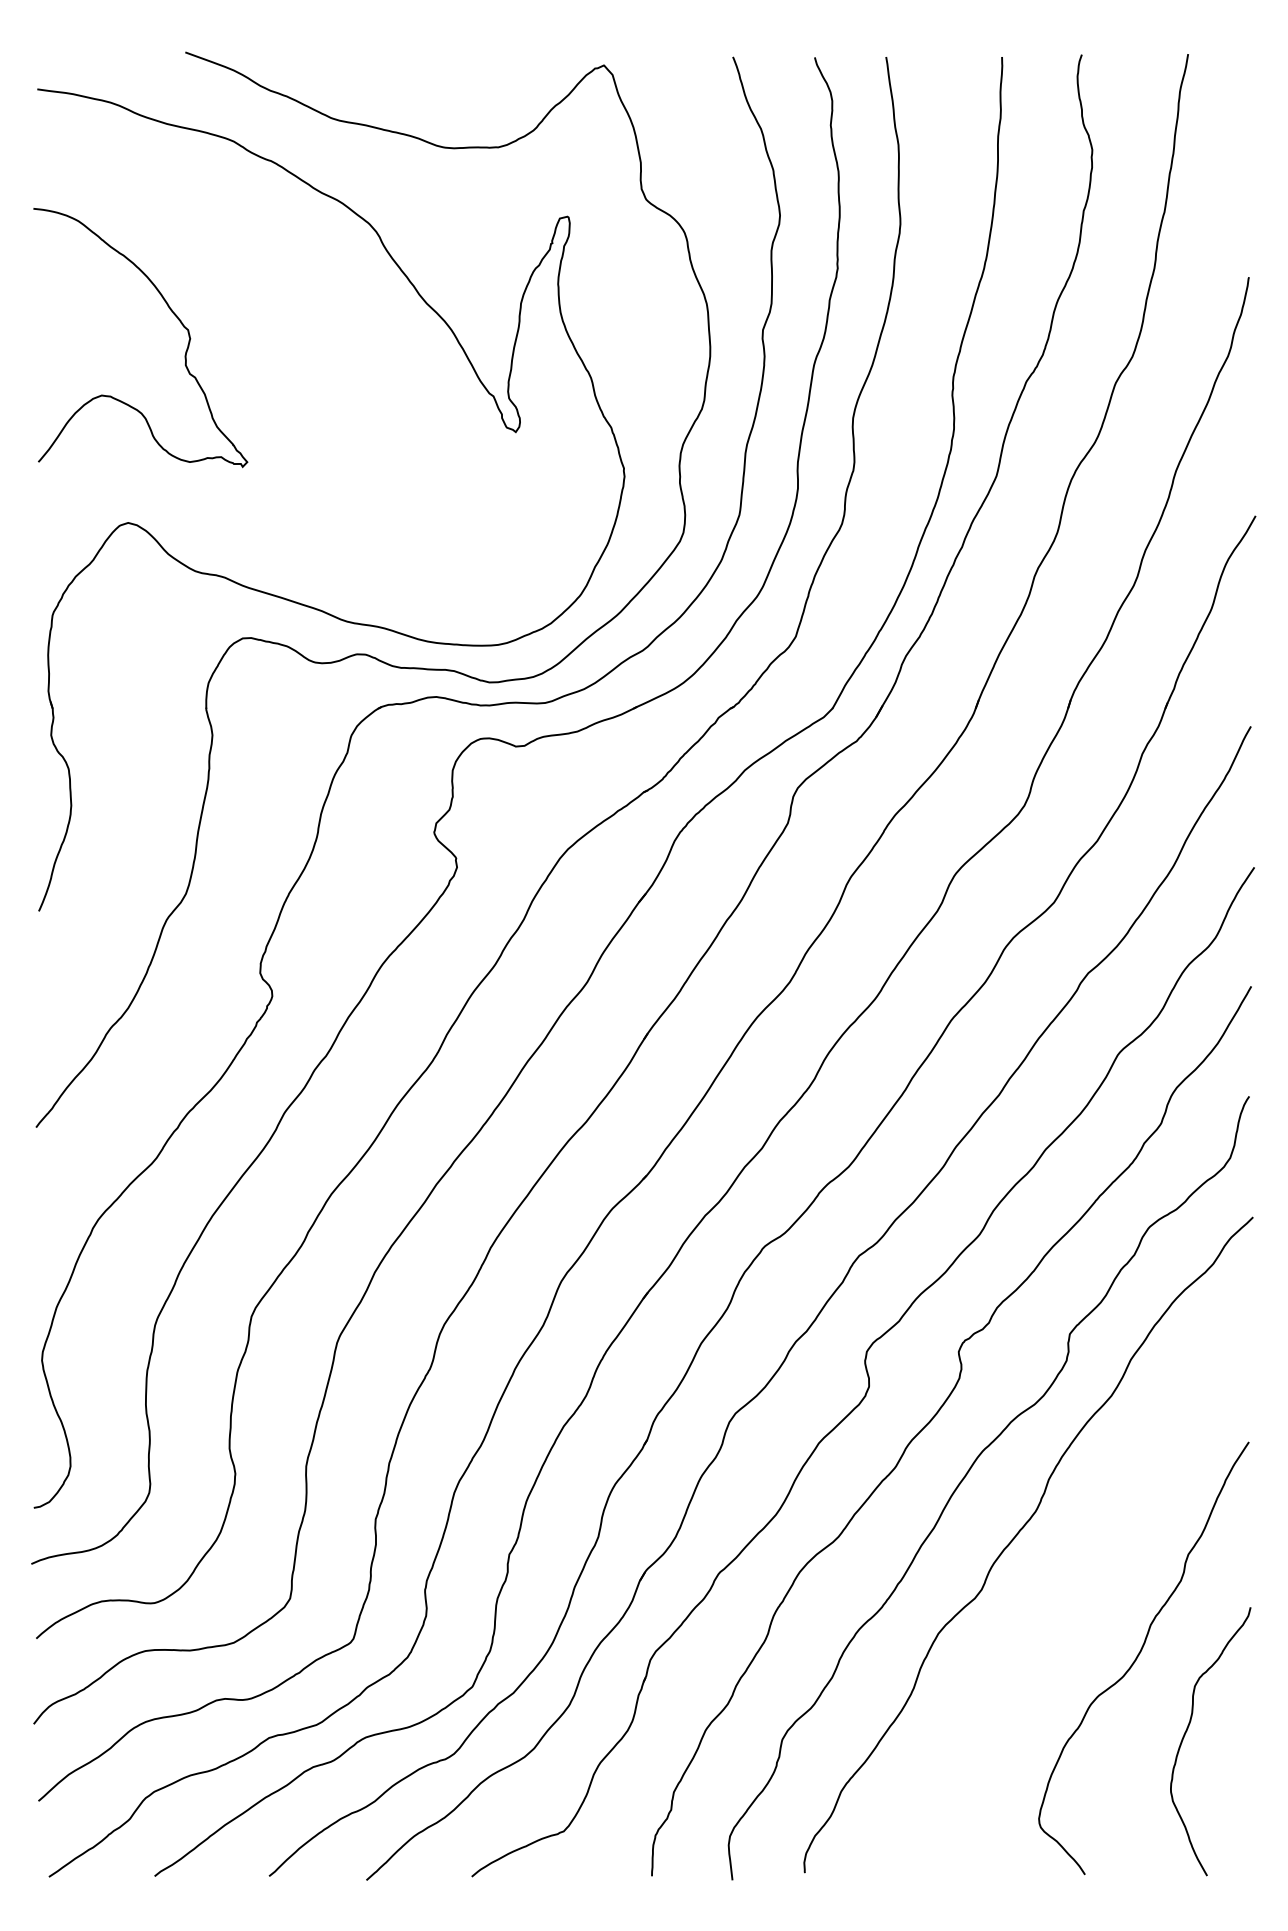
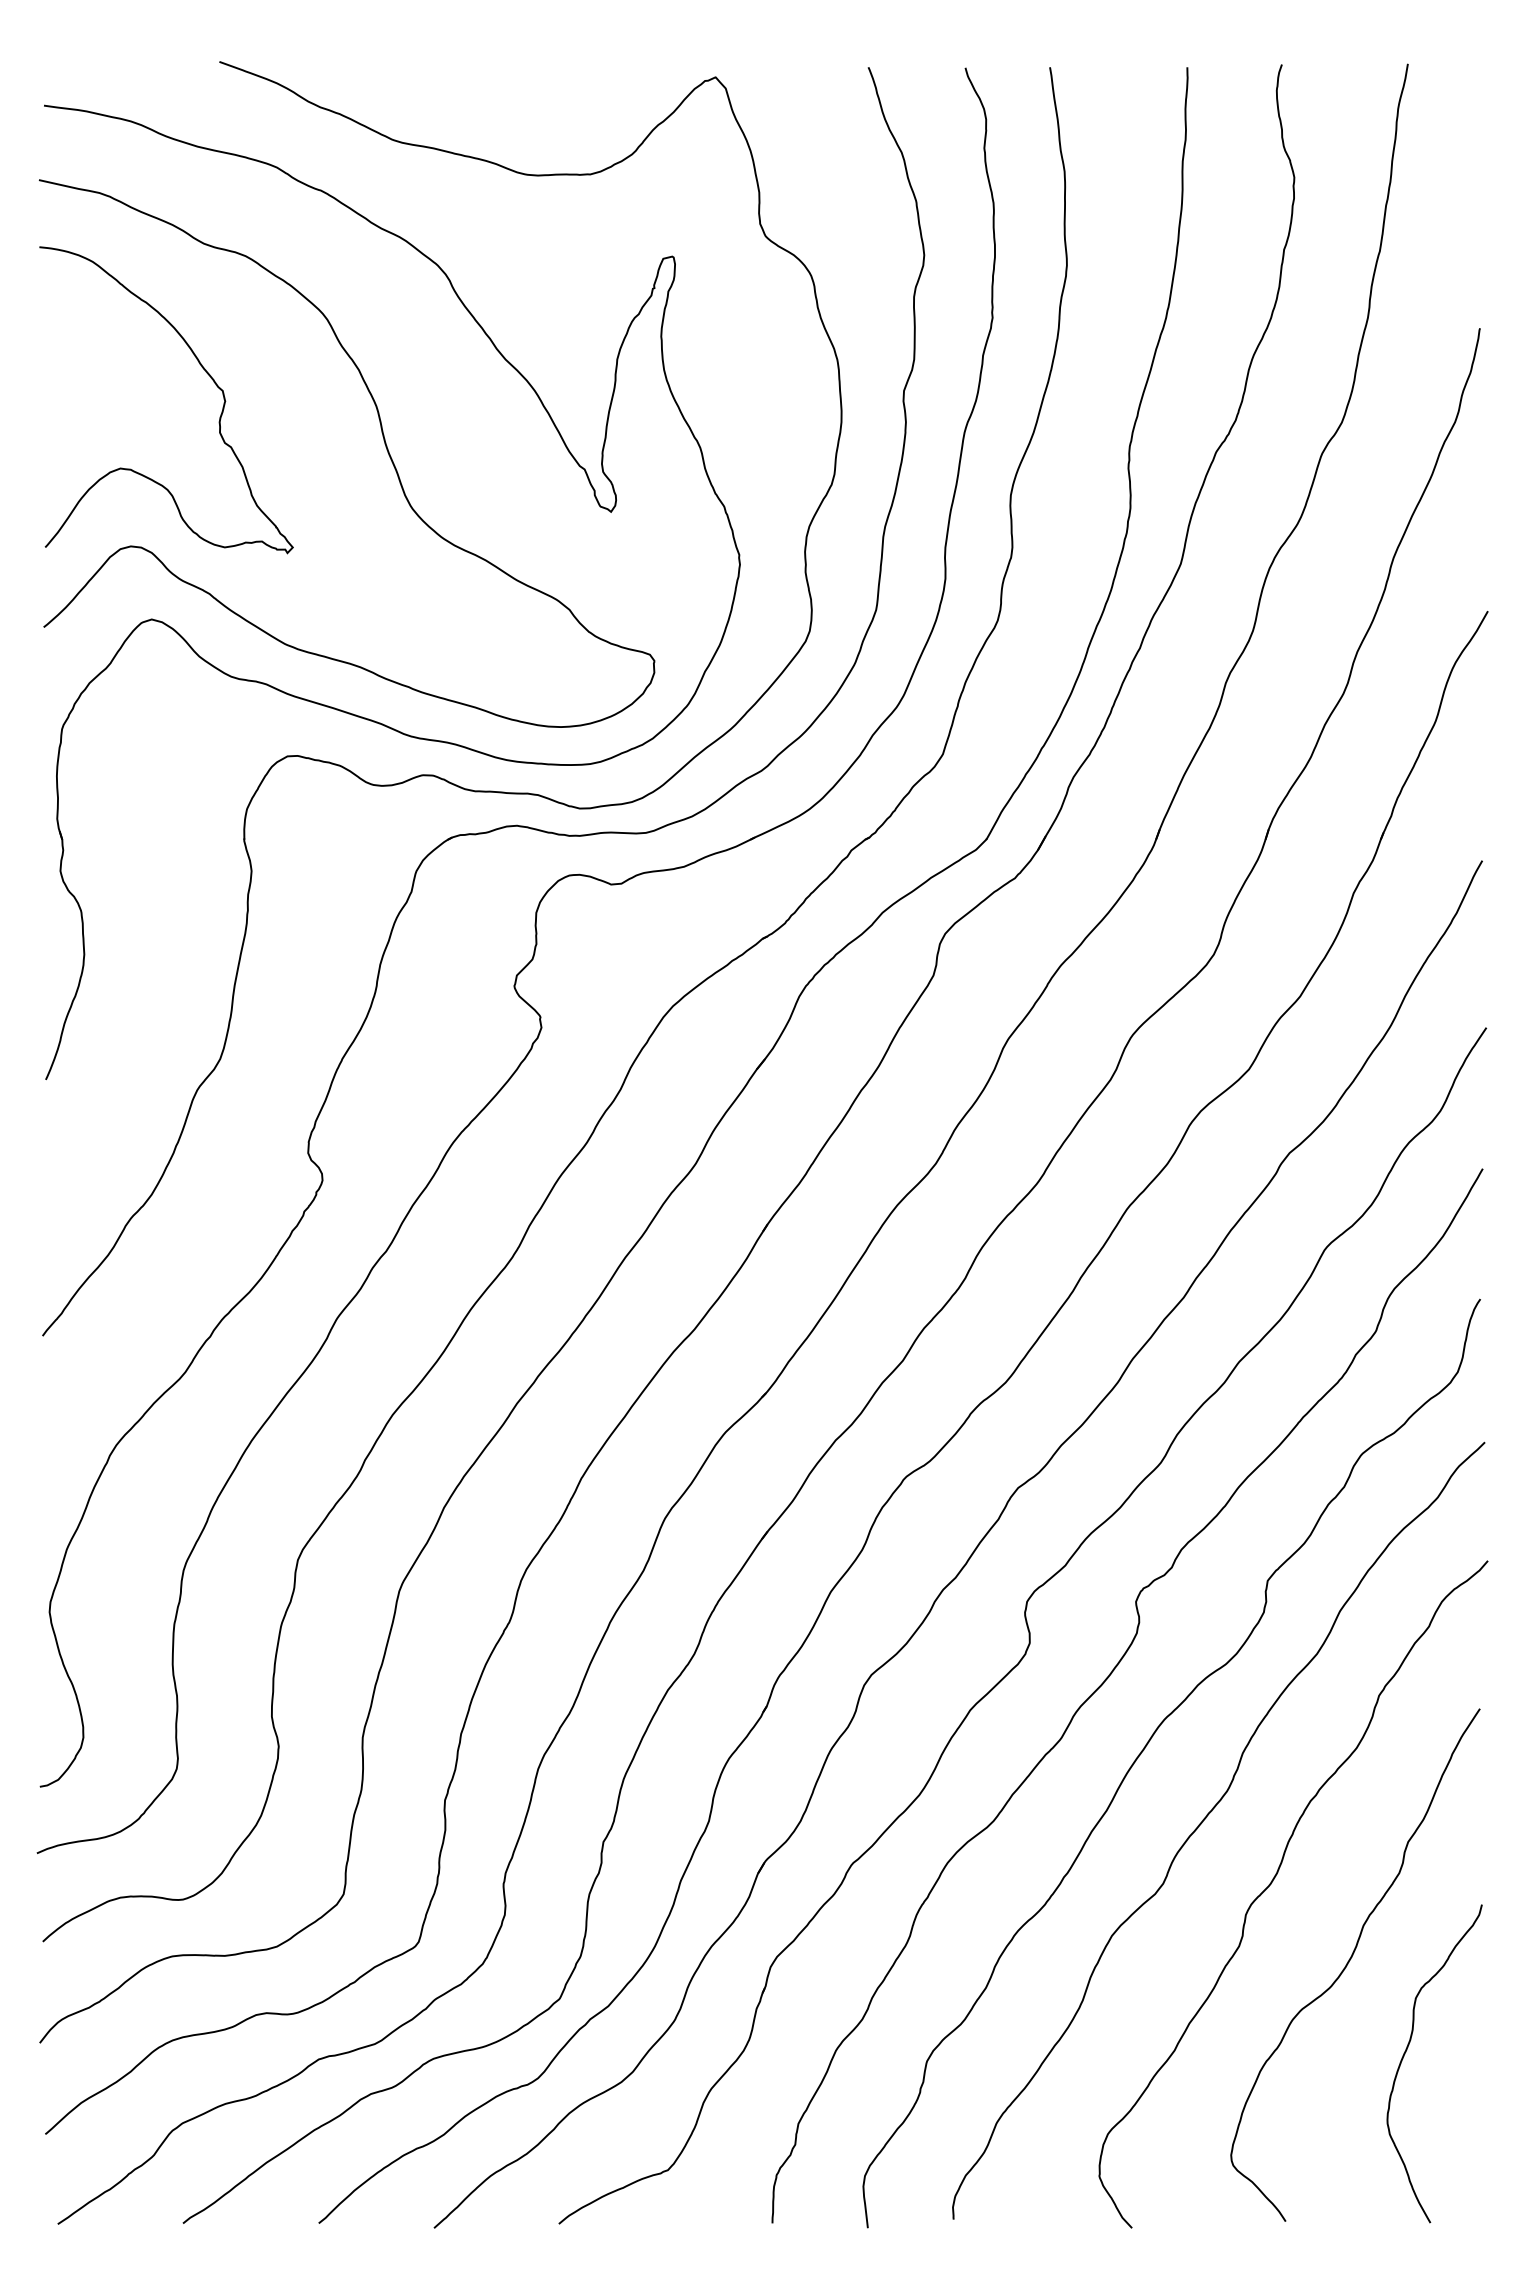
curve: (324, 375) -> (384, 444), added
curve: (1074, 1587) -> (1273, 1881), added

